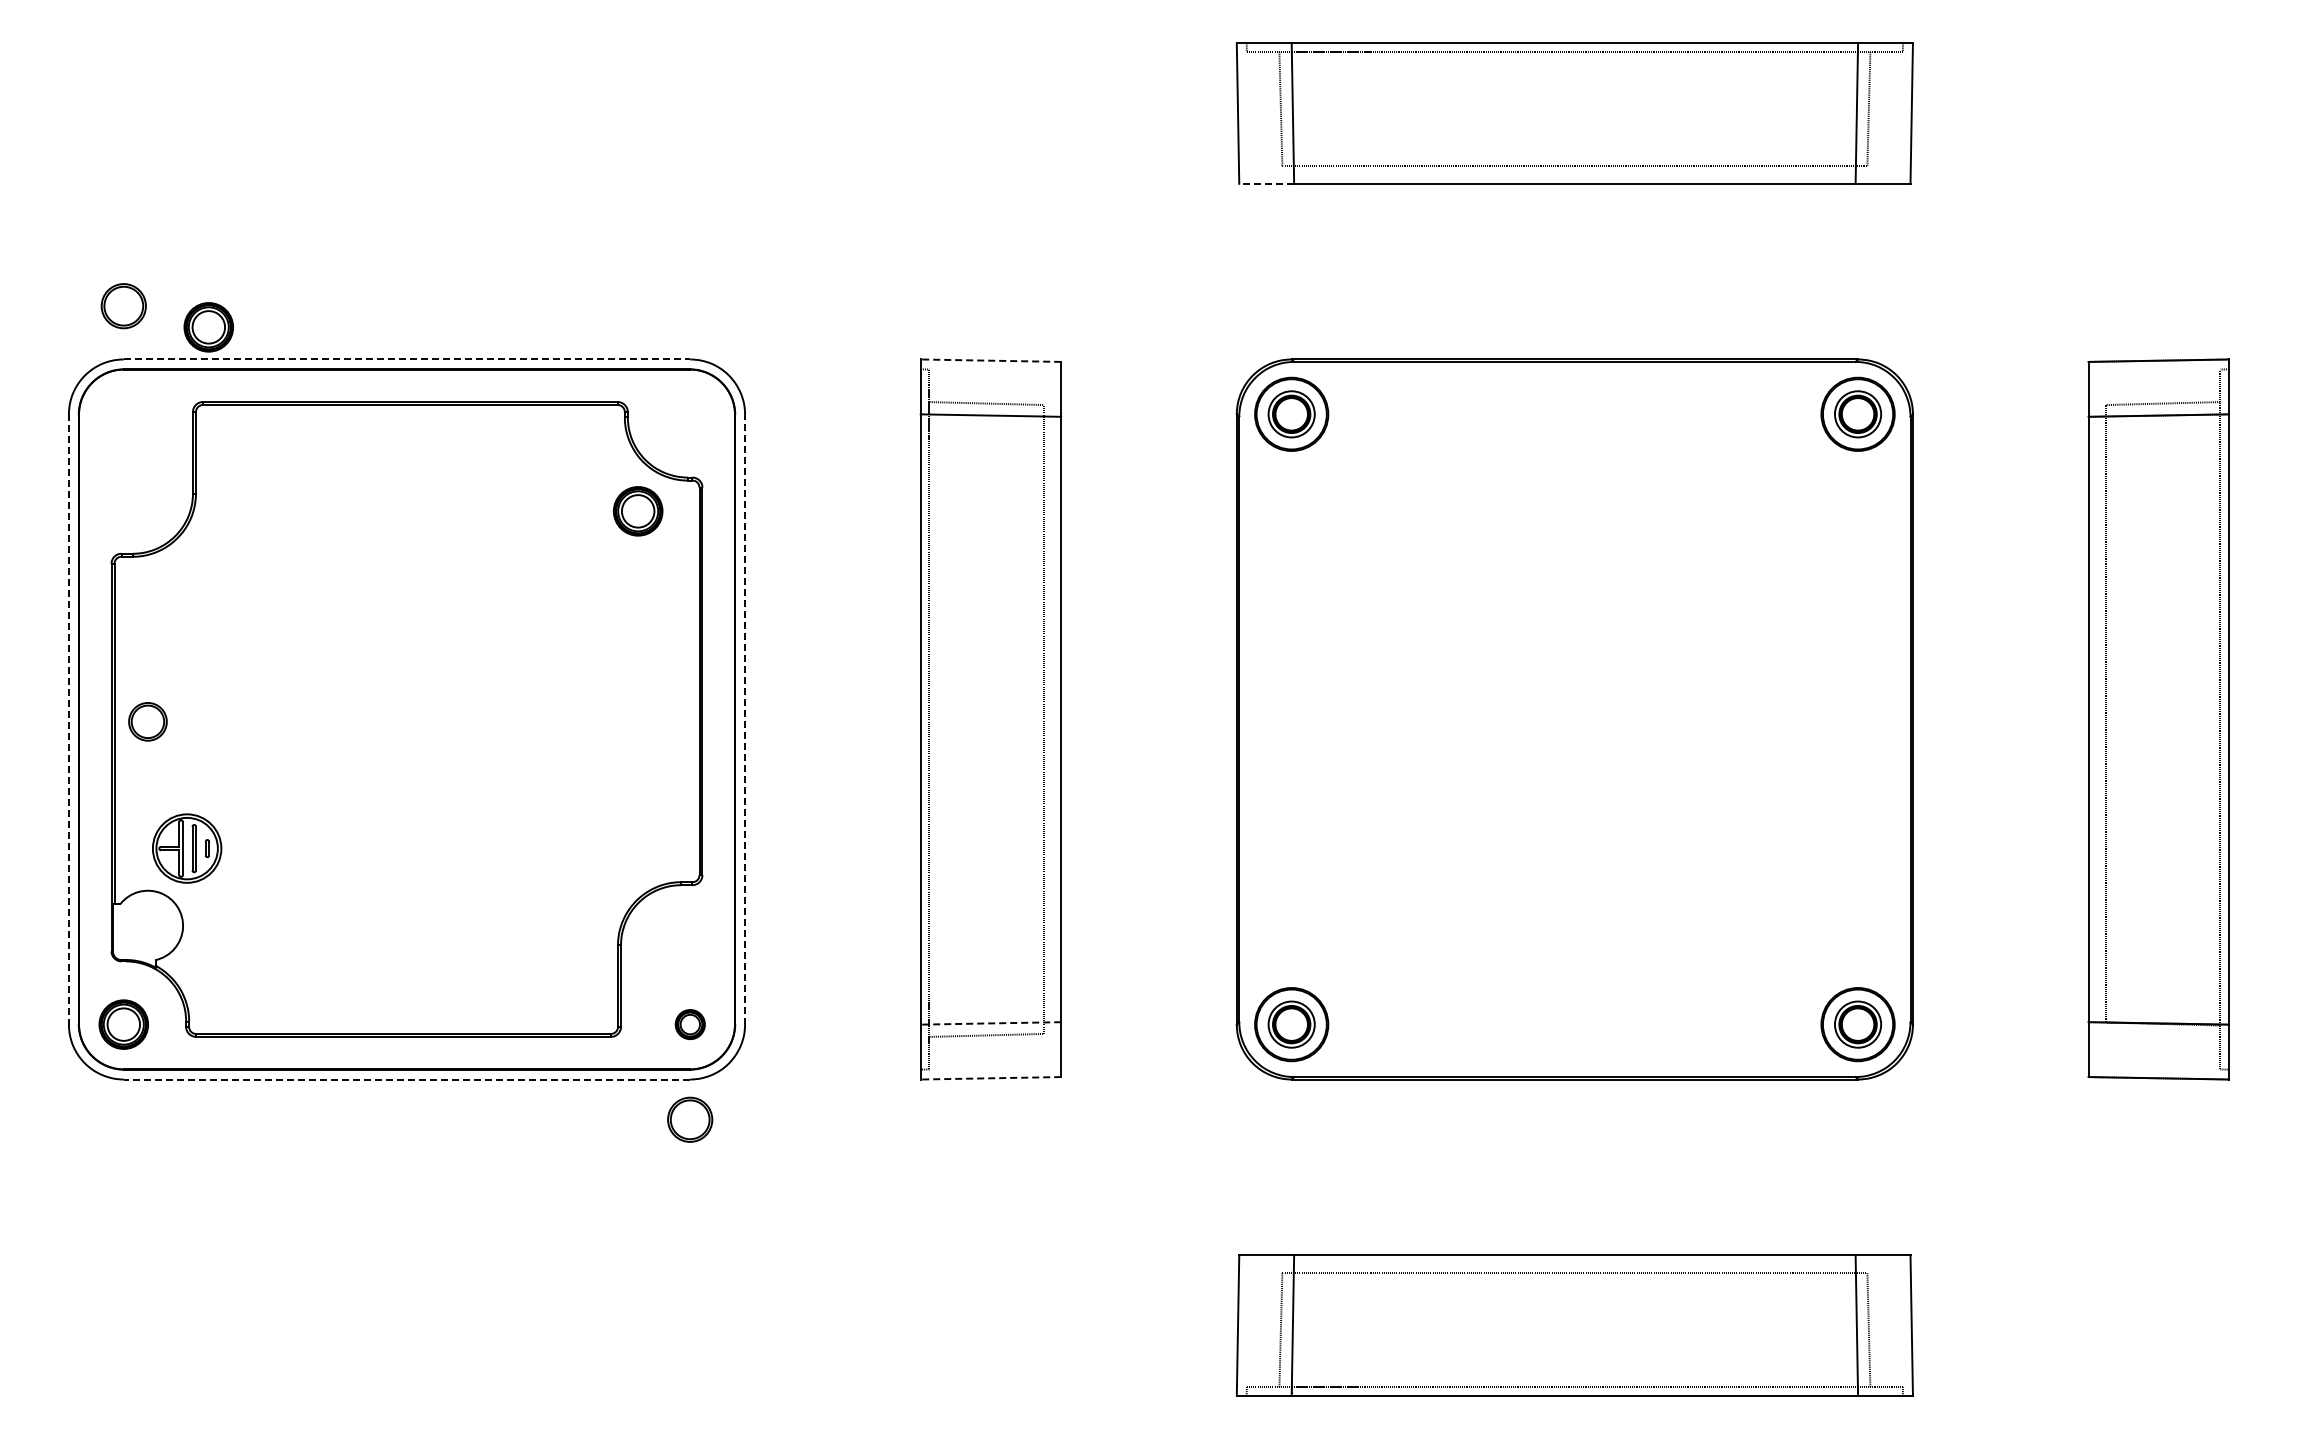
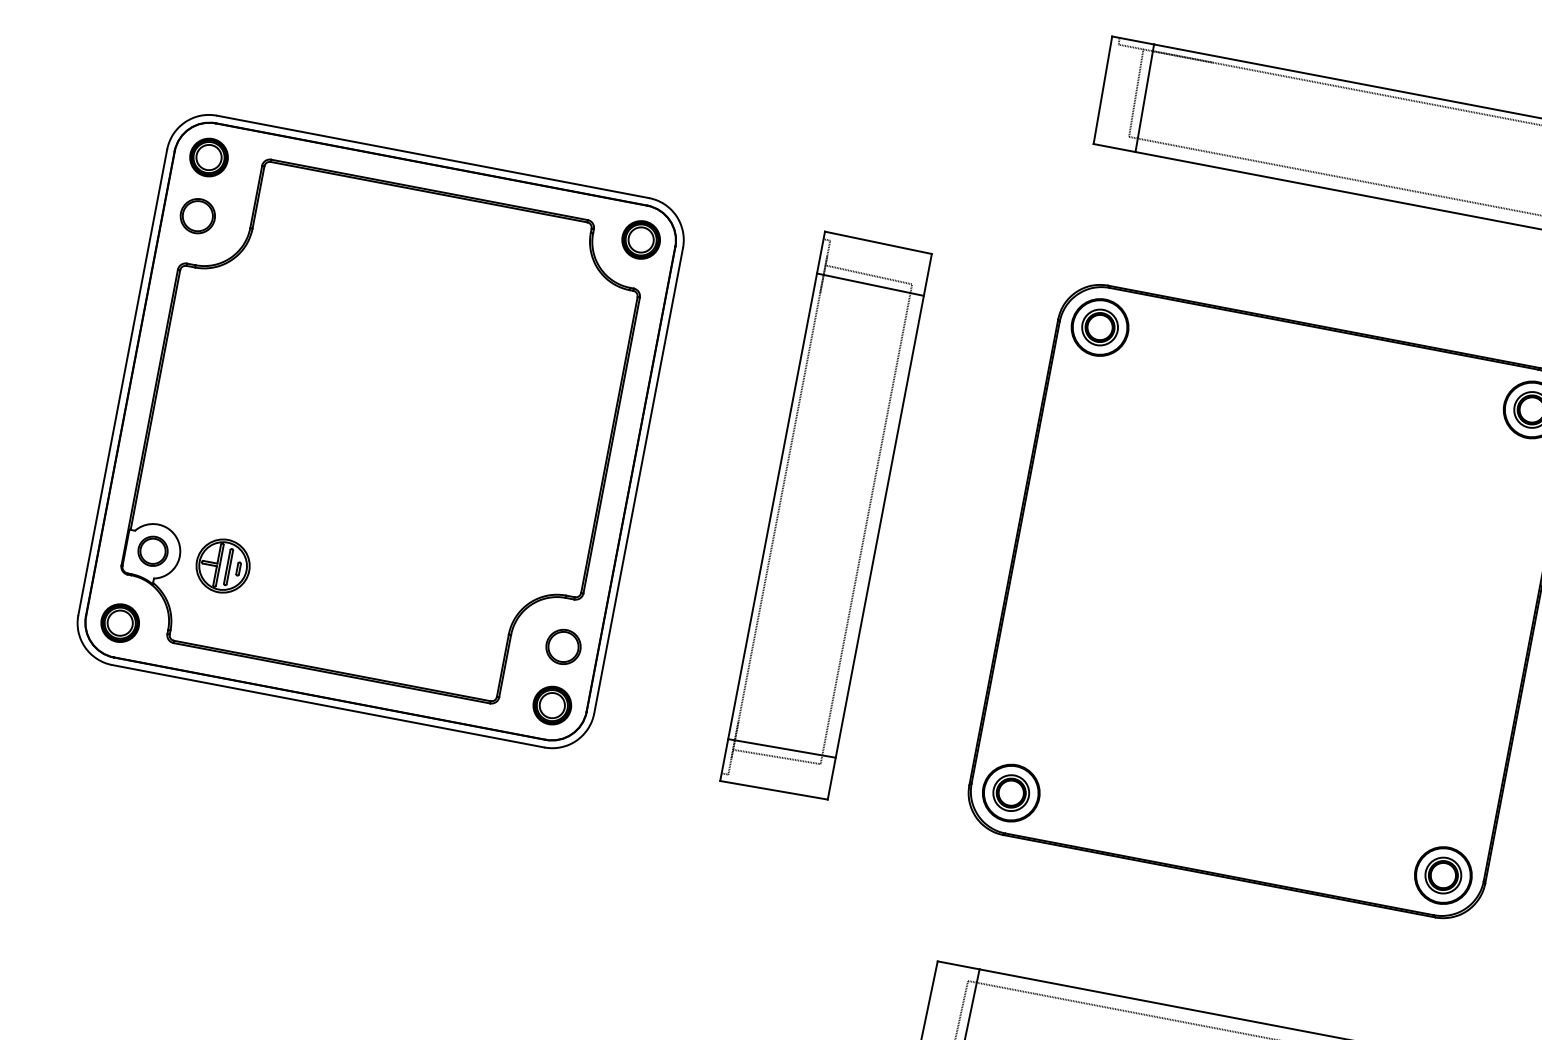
line: (1266, 183) -> (1114, 147), dashed -> solid
part: (123, 306) -> (197, 216), moved
part: (208, 327) -> (208, 157), moved
line: (407, 359) -> (433, 156), dashed -> solid
line: (990, 360) -> (878, 242), dashed -> solid
part: (638, 511) -> (641, 240), moved
line: (745, 719) -> (638, 480), dashed -> solid
line: (68, 720) -> (122, 383), dashed -> solid
part: (147, 721) -> (152, 550), moved
part: (187, 848) -> (223, 566), moved
line: (990, 1023) -> (781, 748), dashed -> solid
part: (690, 1024) -> (552, 705), size x1.67
line: (990, 1078) -> (773, 790), dashed -> solid
line: (406, 1079) -> (327, 706), dashed -> solid
part: (690, 1119) -> (563, 646), moved

